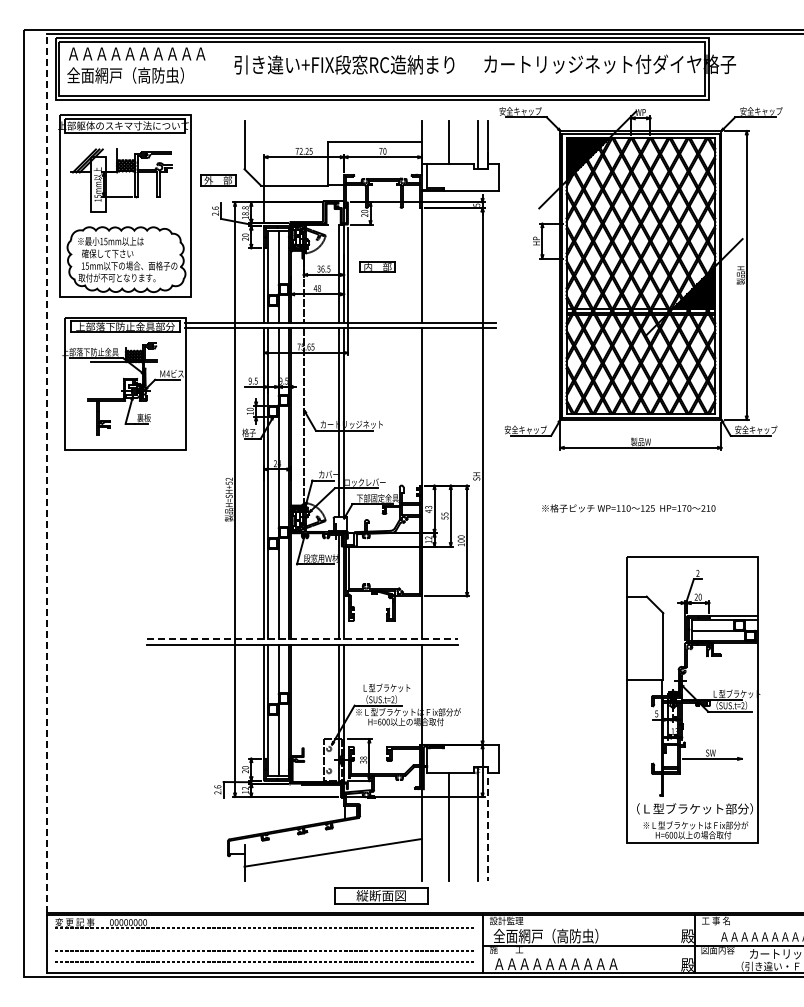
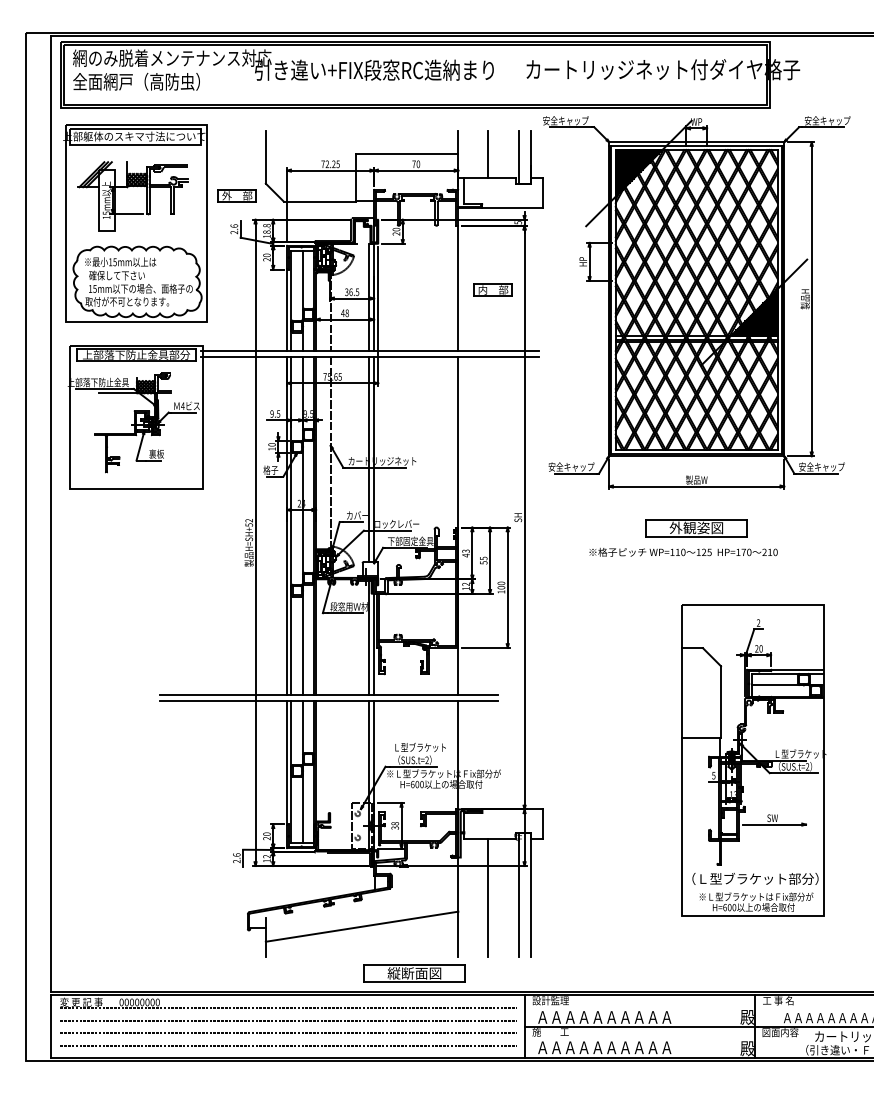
text: (158, 53) -> (172, 57), ＡＡＡＡＡＡＡＡＡＡ -> 網のみ脱着メンテナンス対応
part: (377, 266) -> (492, 289), moved
line: (47, 473) -> (51, 514), dashed -> solid
part: (640, 485) -> (696, 527), added
line: (302, 639) -> (328, 694), dashed -> solid
line: (488, 823) -> (531, 894), dashed -> solid
text: (555, 935) -> (603, 1016), 全面網戸（高防虫） -> ＡＡＡＡＡＡＡＡＡＡ
line: (264, 939) -> (287, 1020), added

